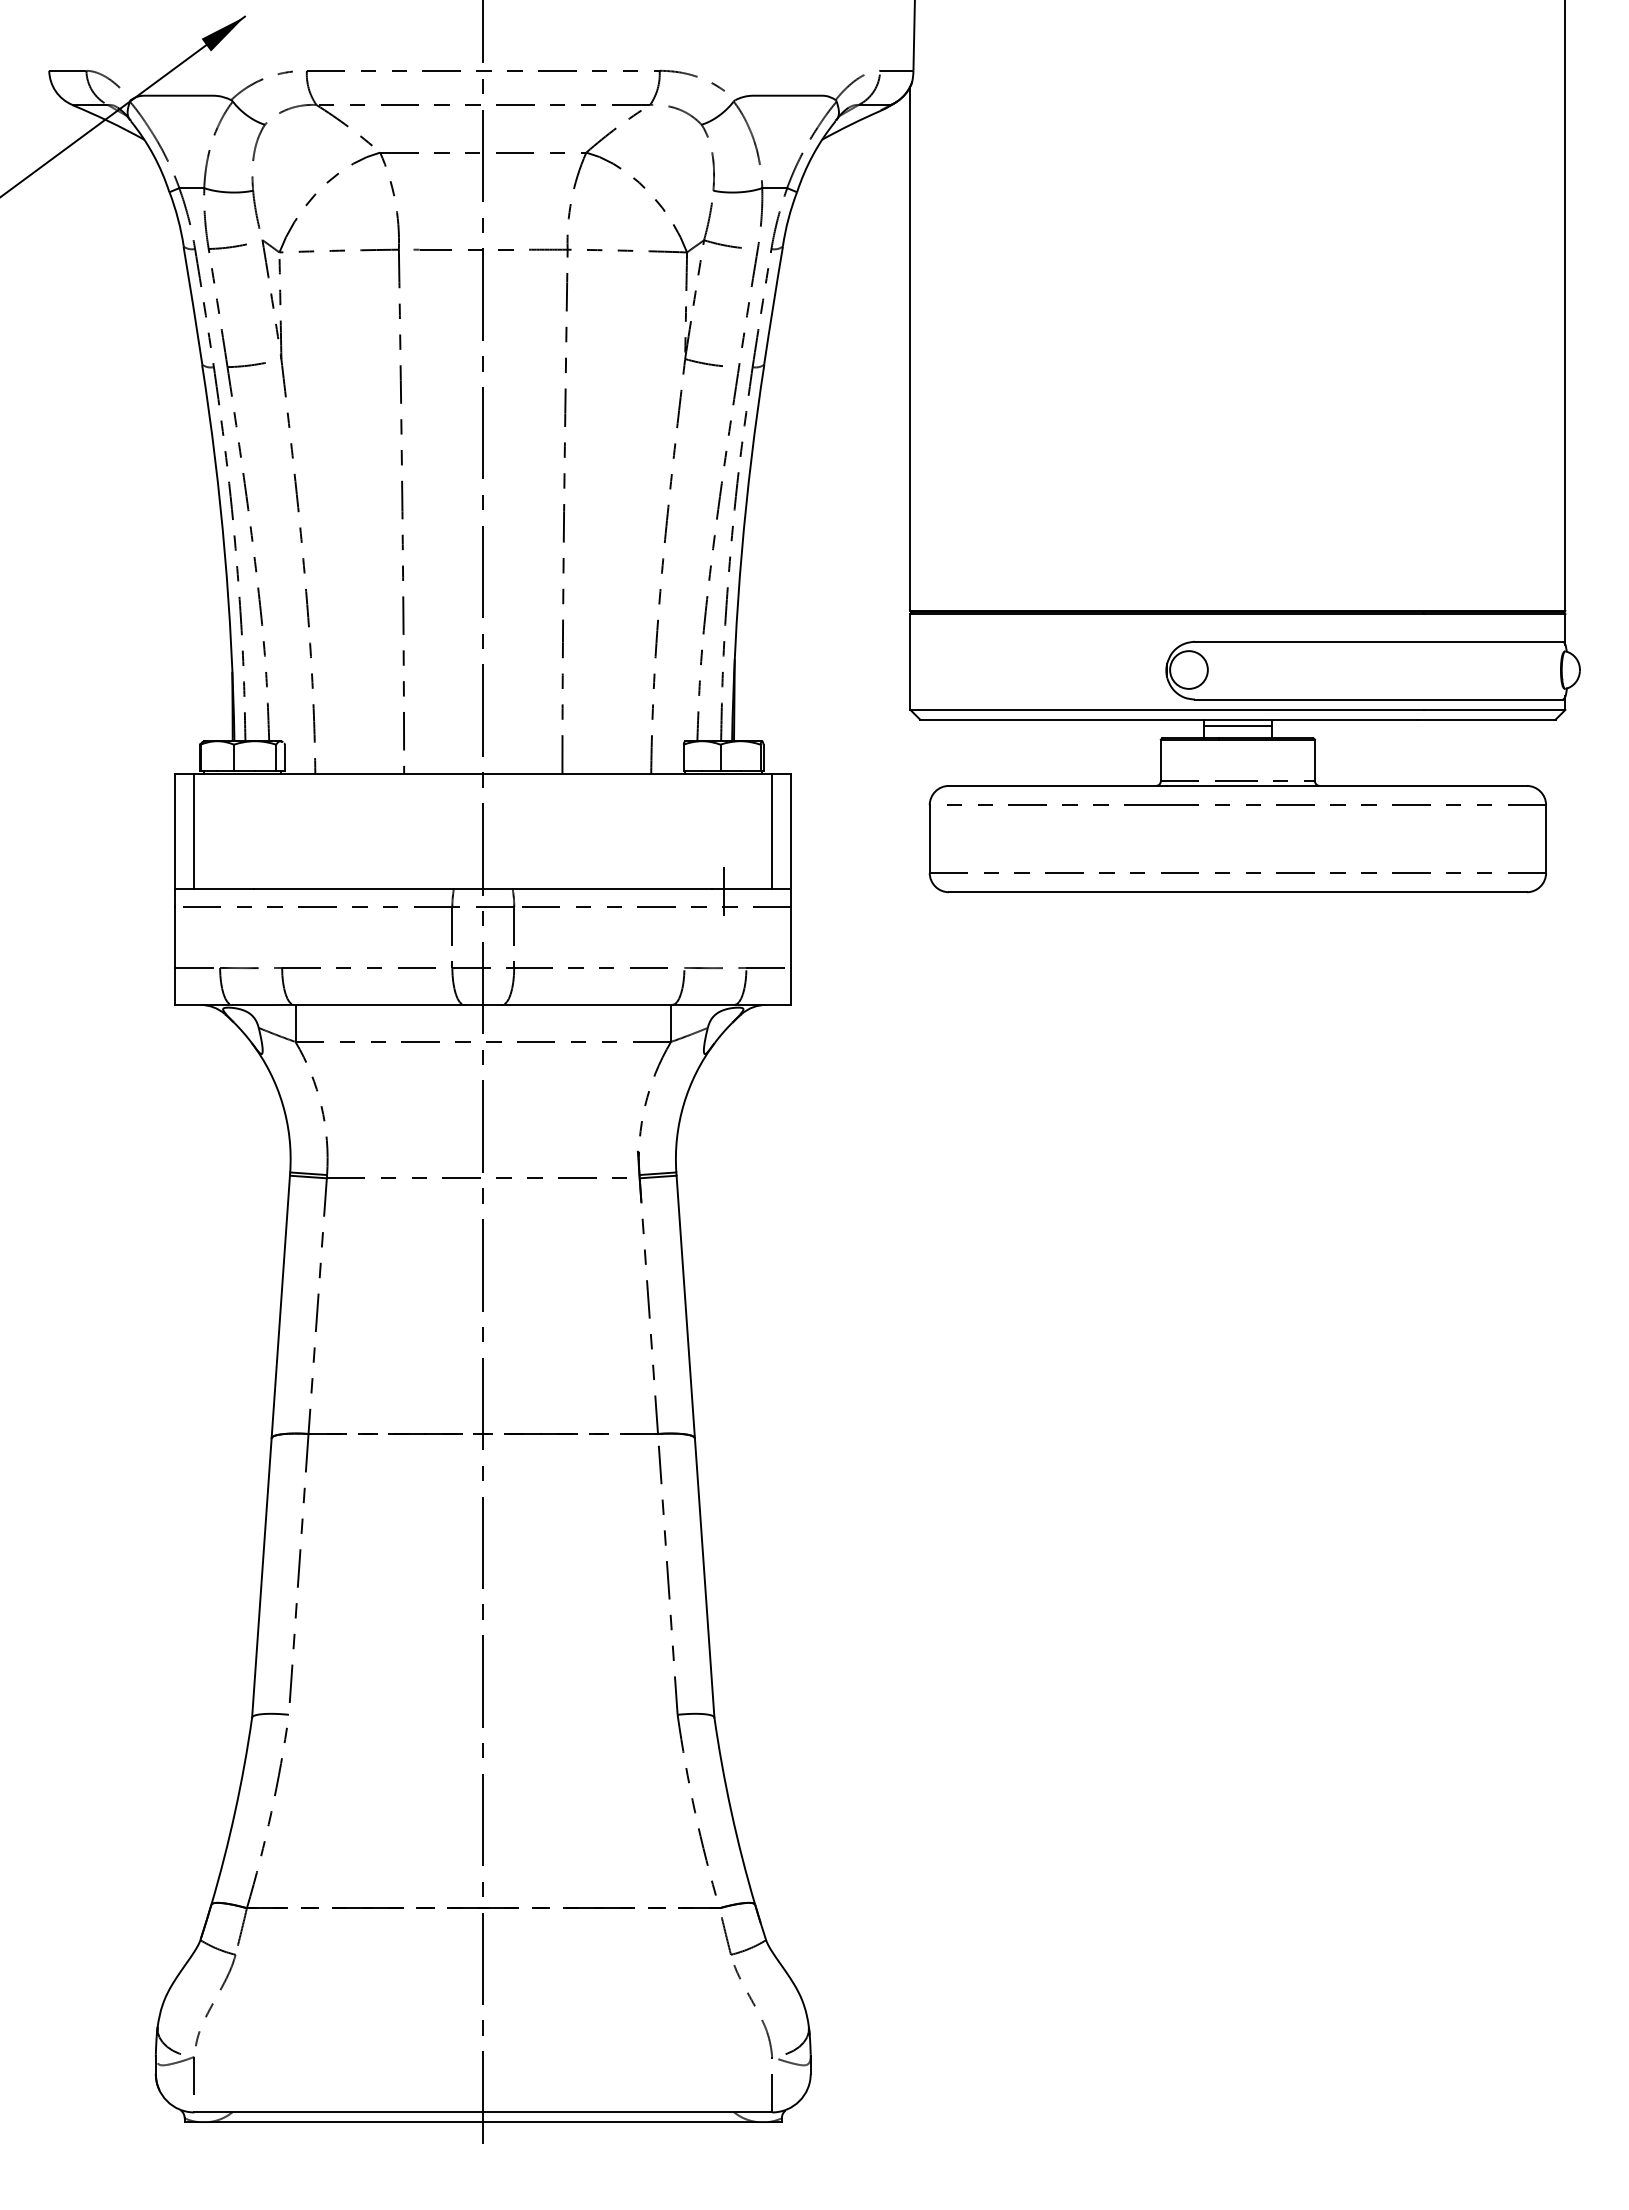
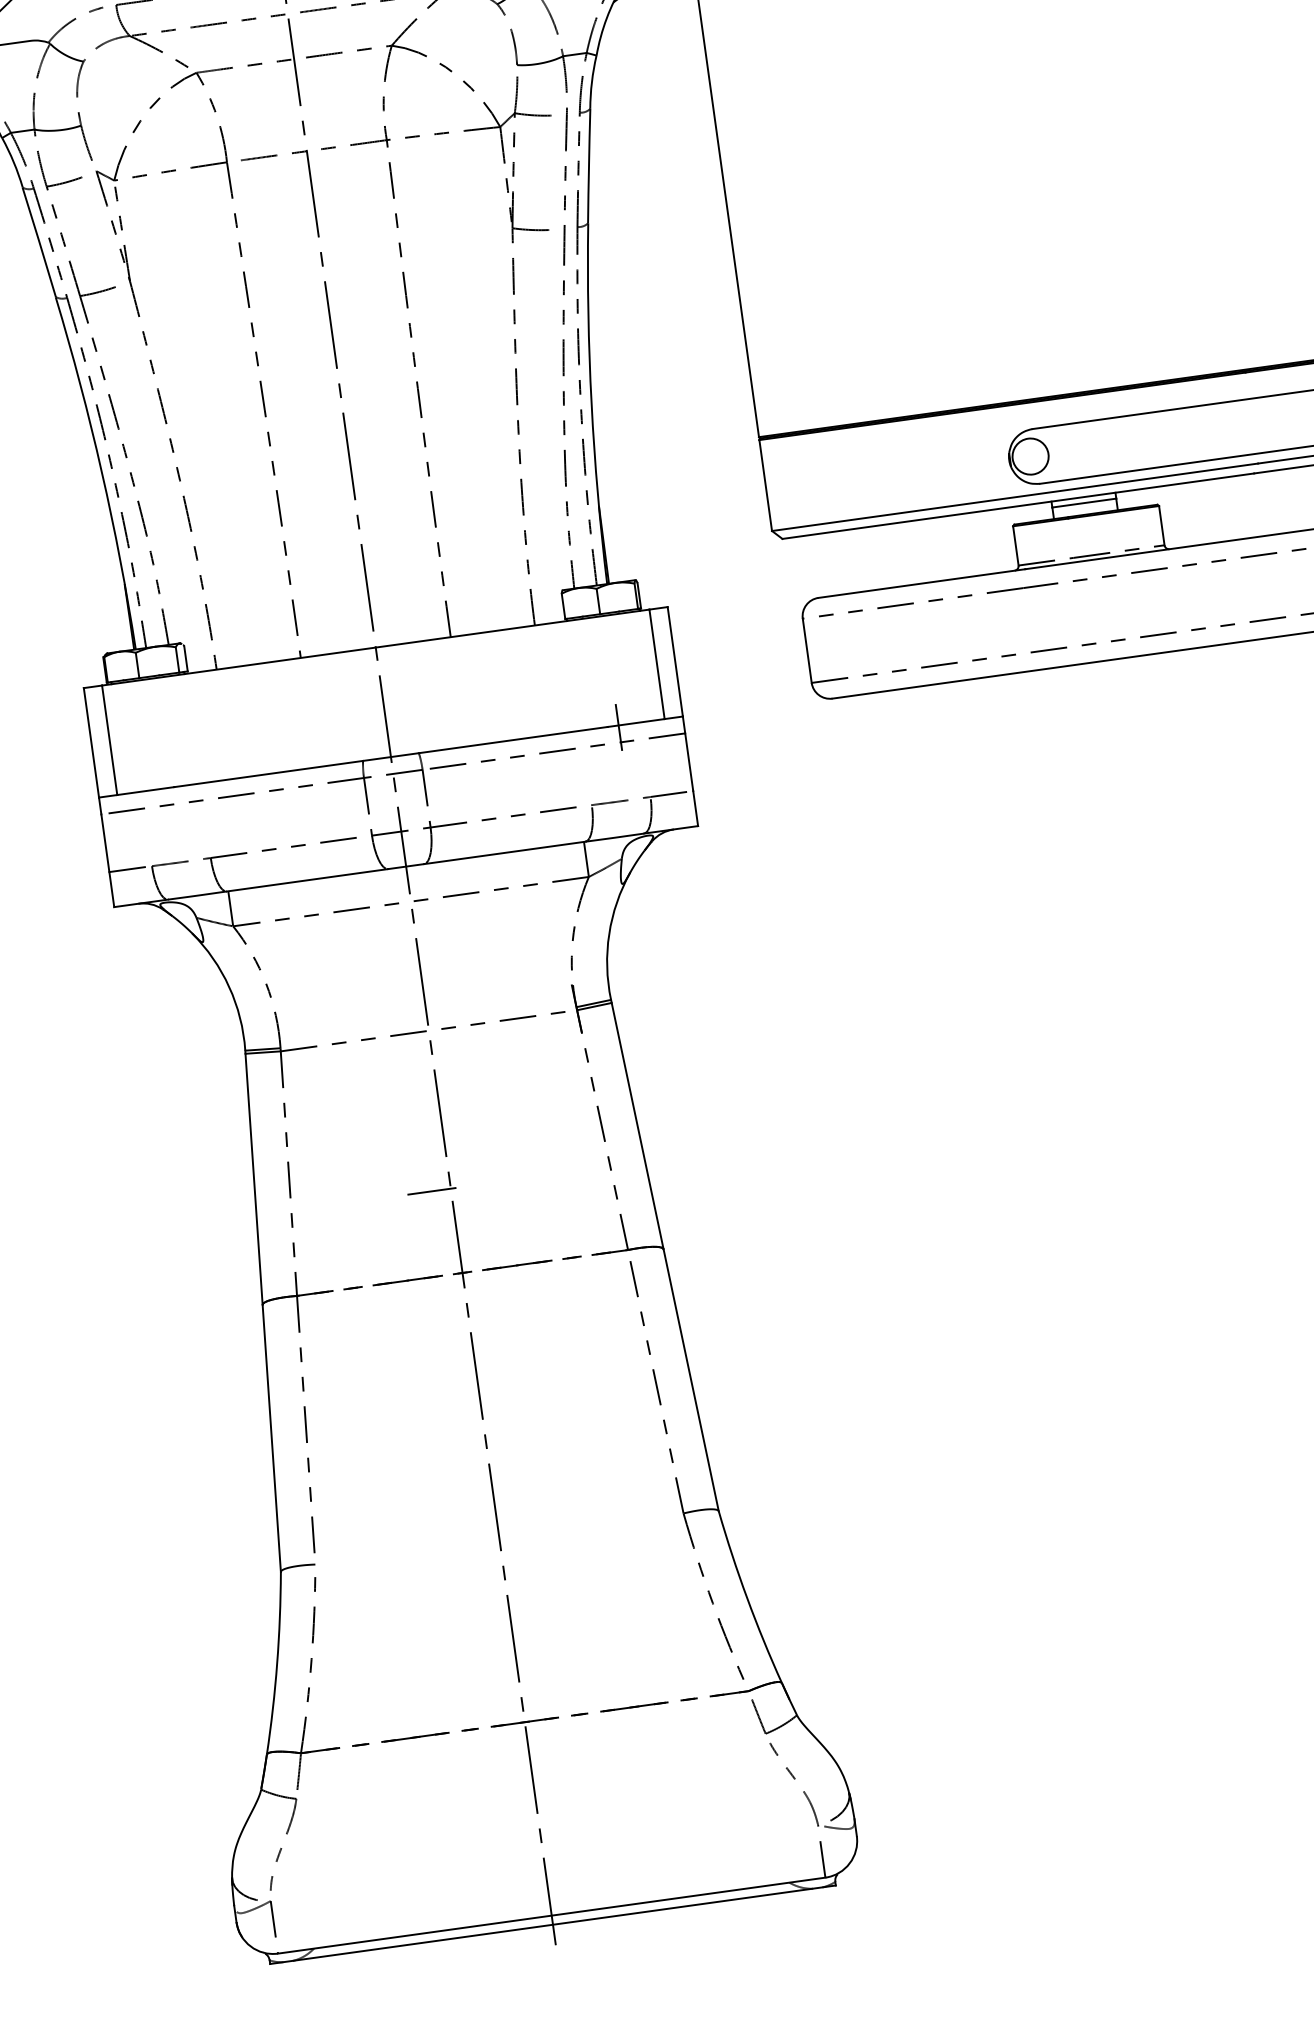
line: (463, 1345) -> (432, 1191), added

